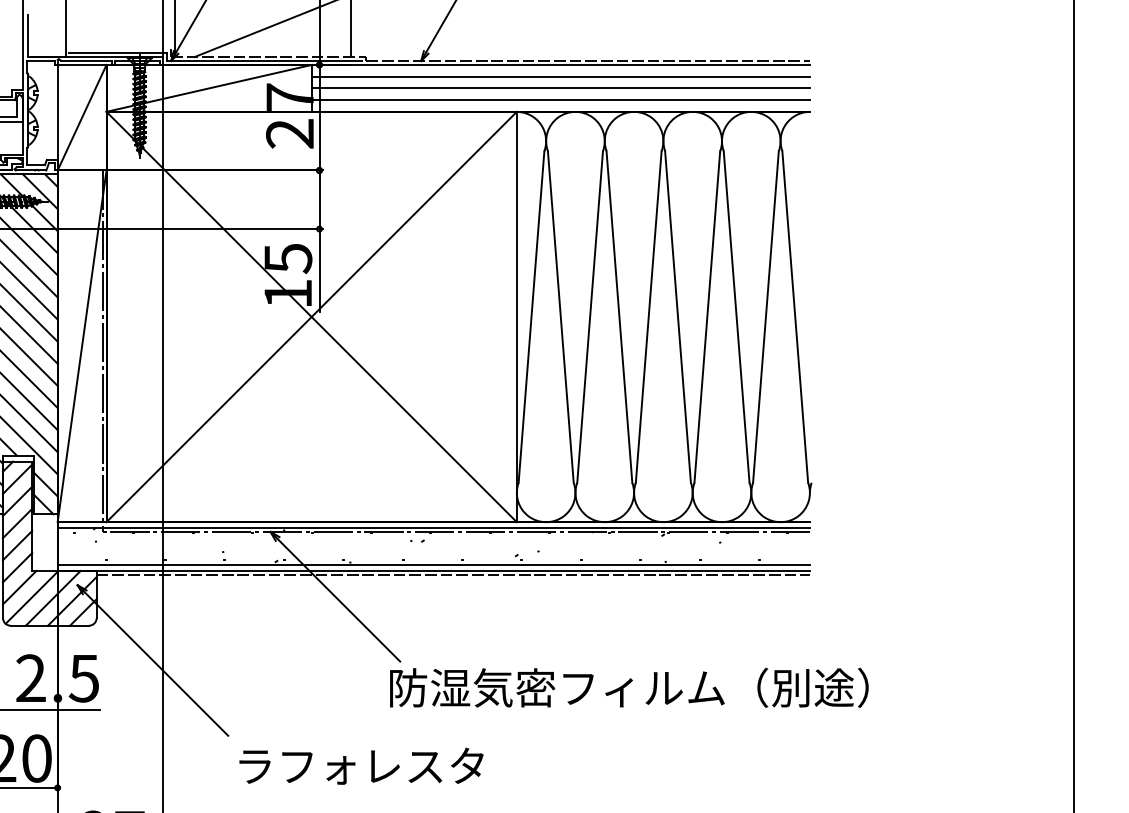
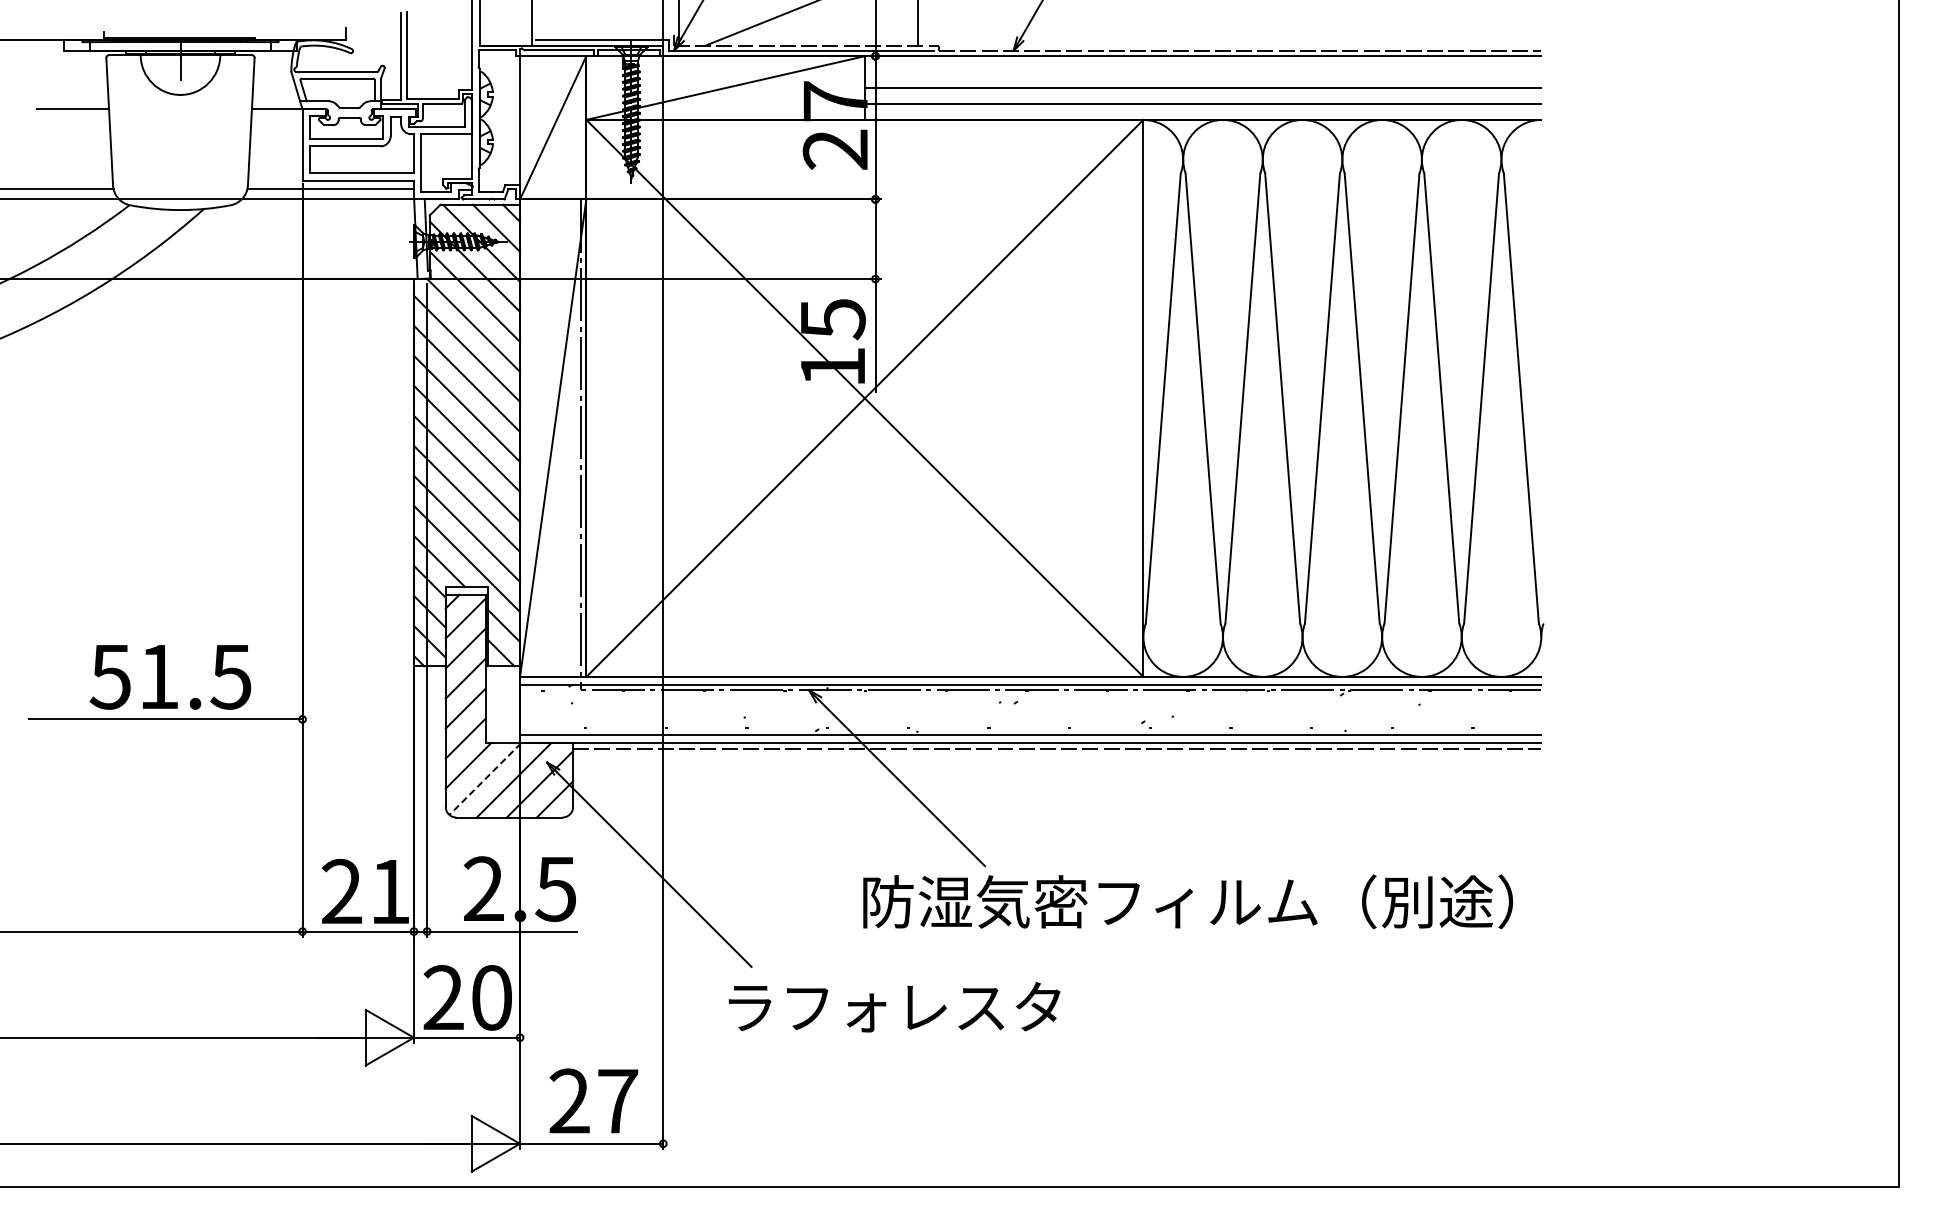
line: (560, 76) -> (1202, 72), removed
line: (32, 597) -> (485, 779), solid -> dashed
text: (629, 687) -> (1188, 901), moved
text: (361, 766) -> (894, 1007), moved

